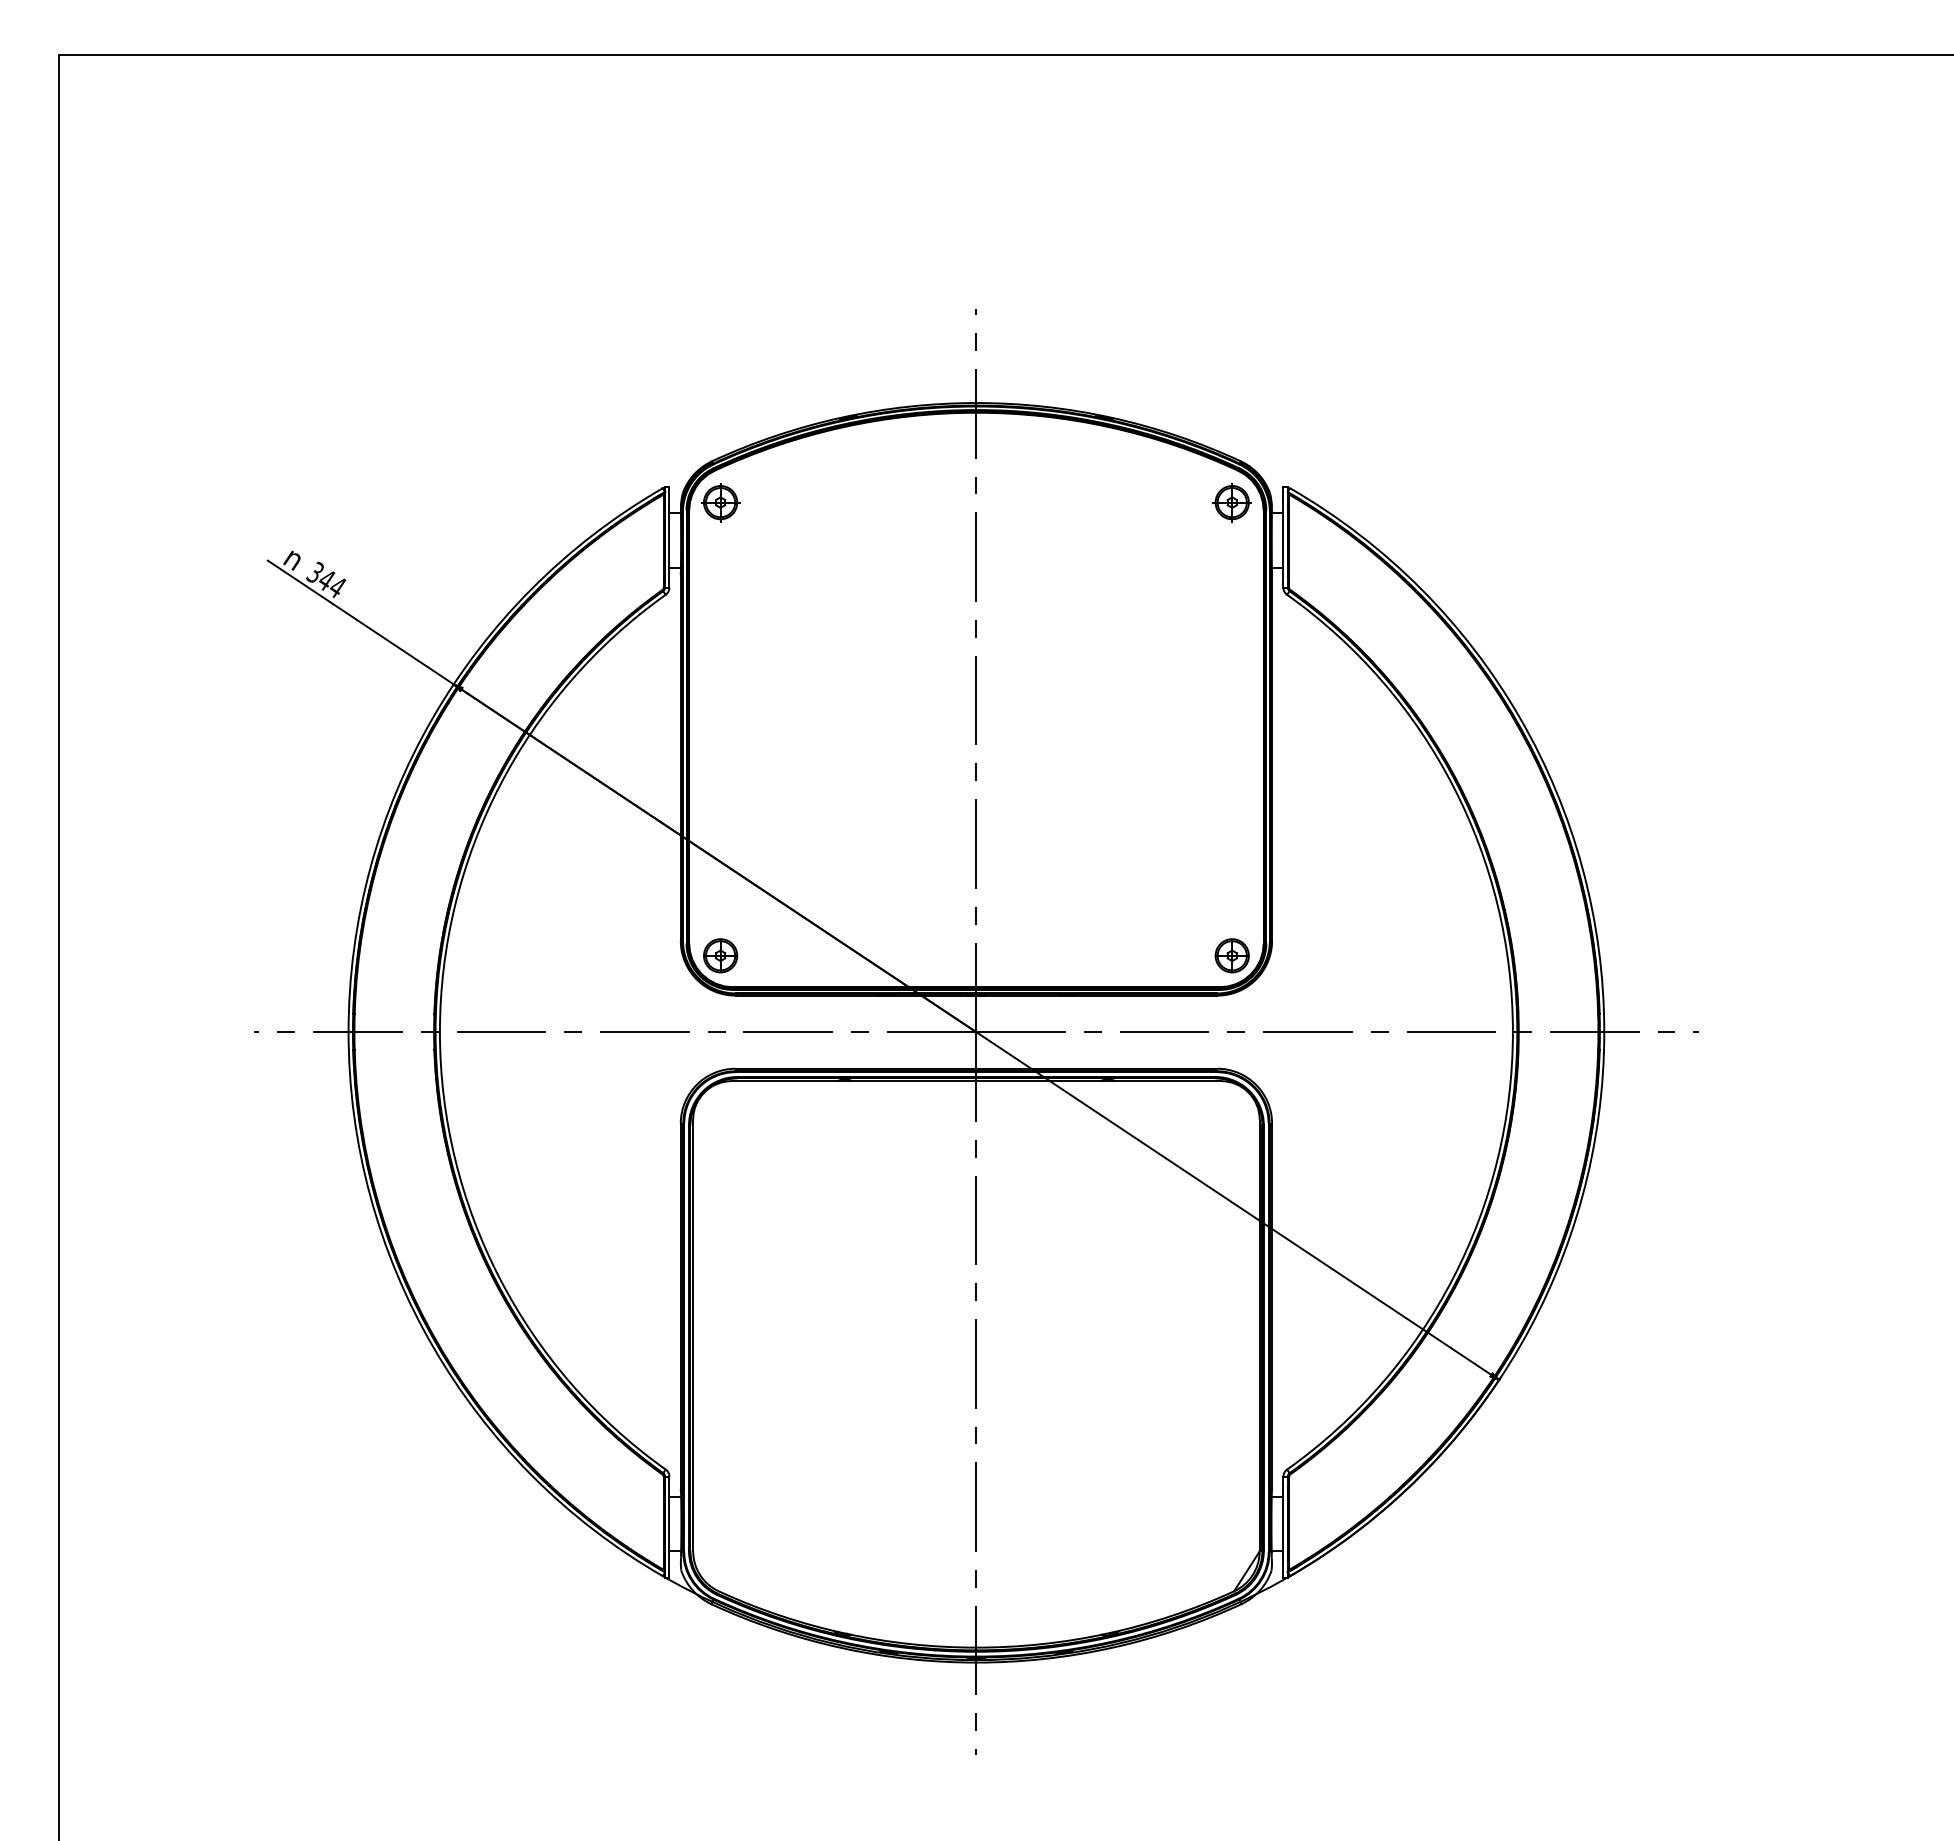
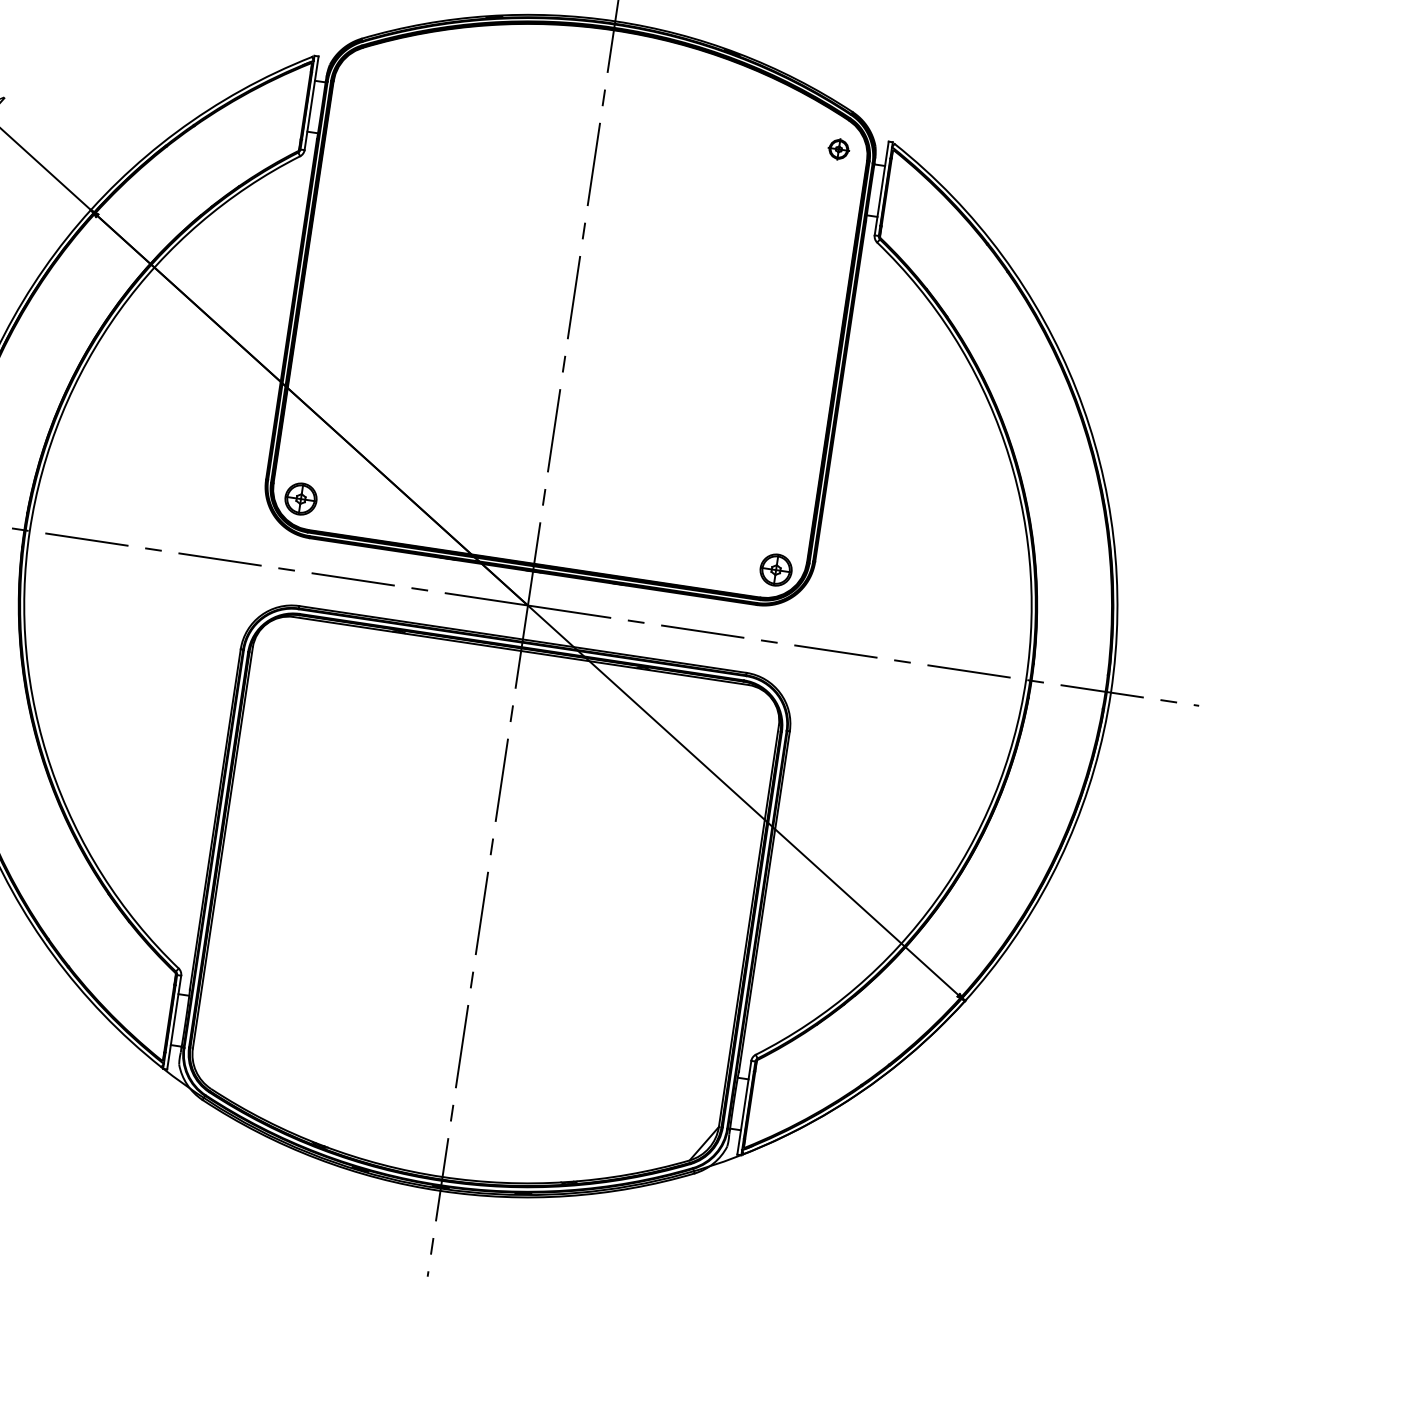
part: (720, 502) -> (363, 78), removed
part: (1231, 502) -> (838, 149), size x0.6

